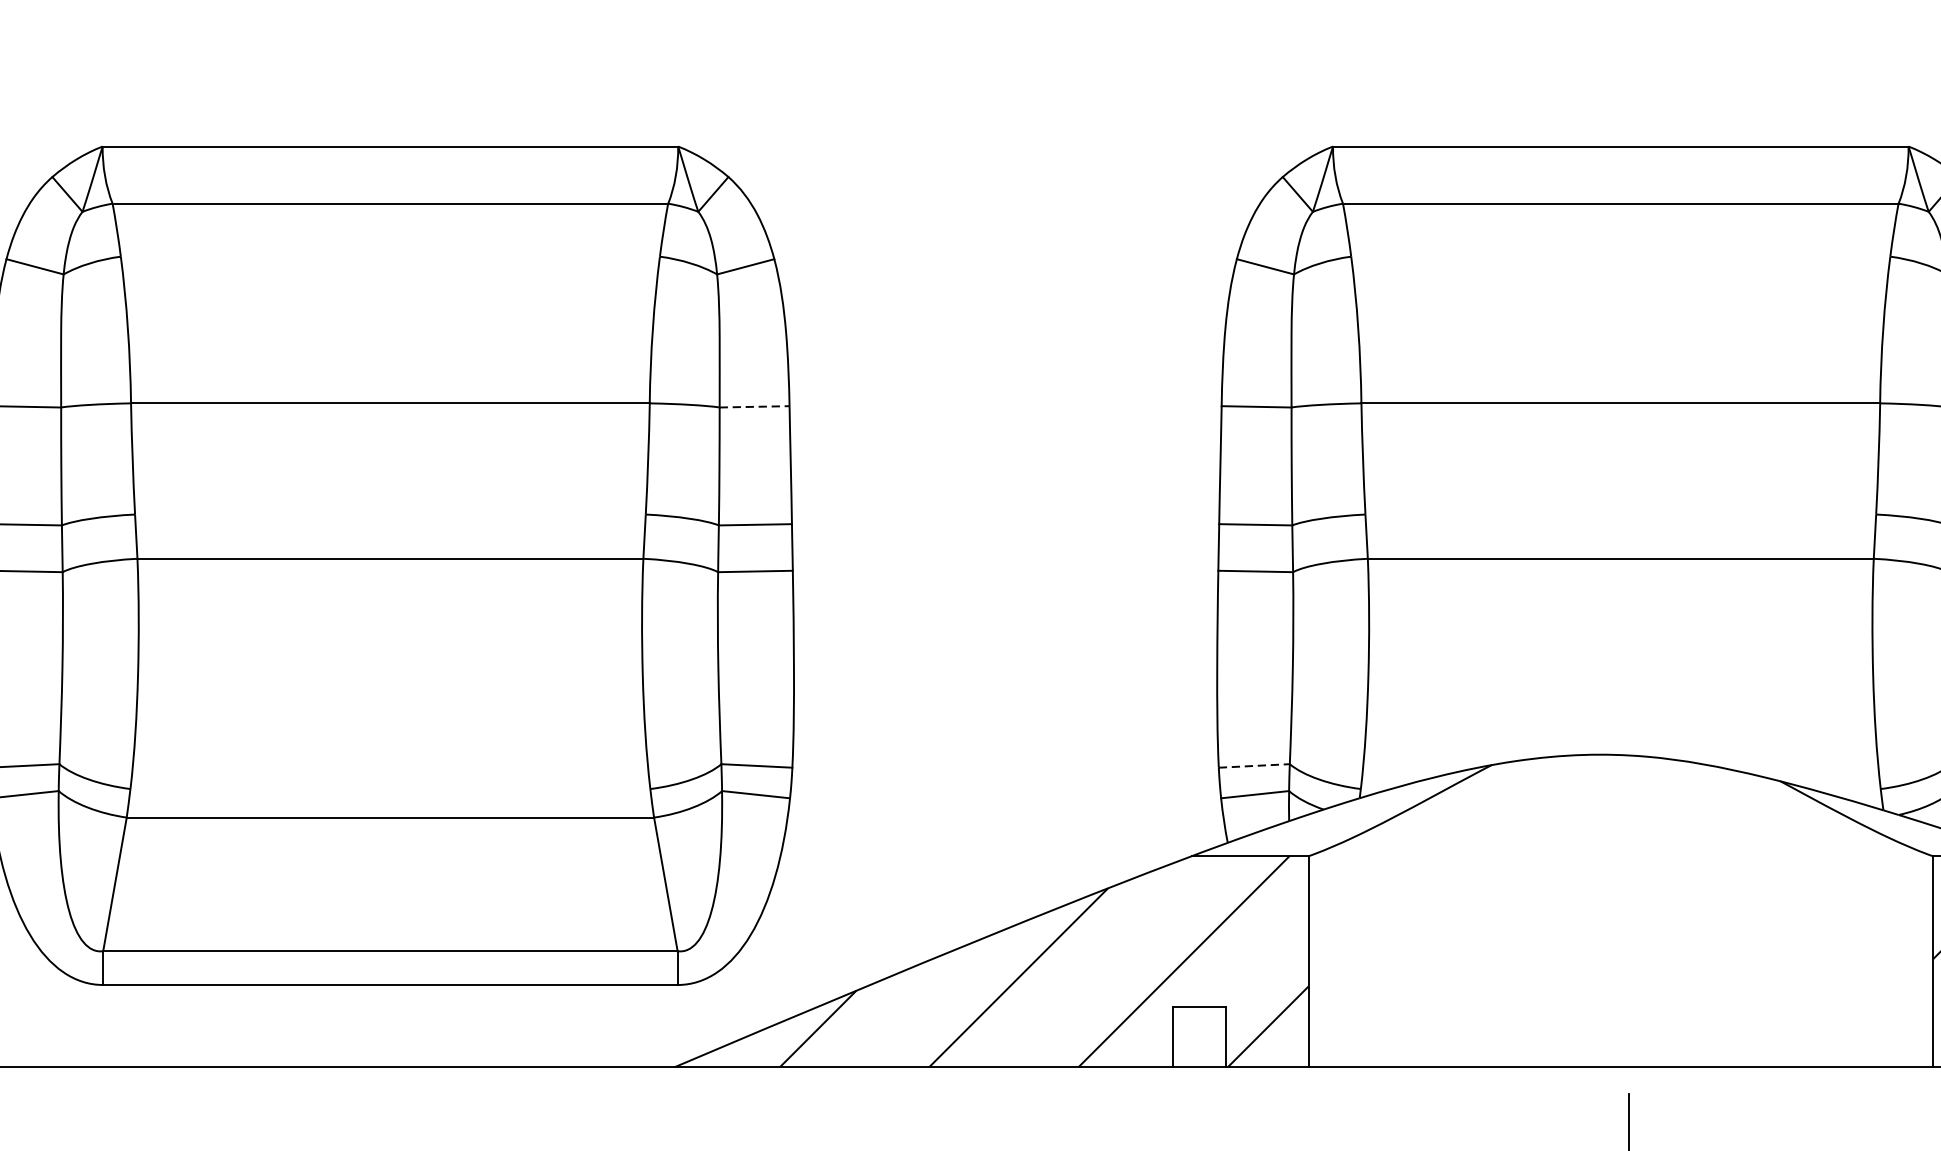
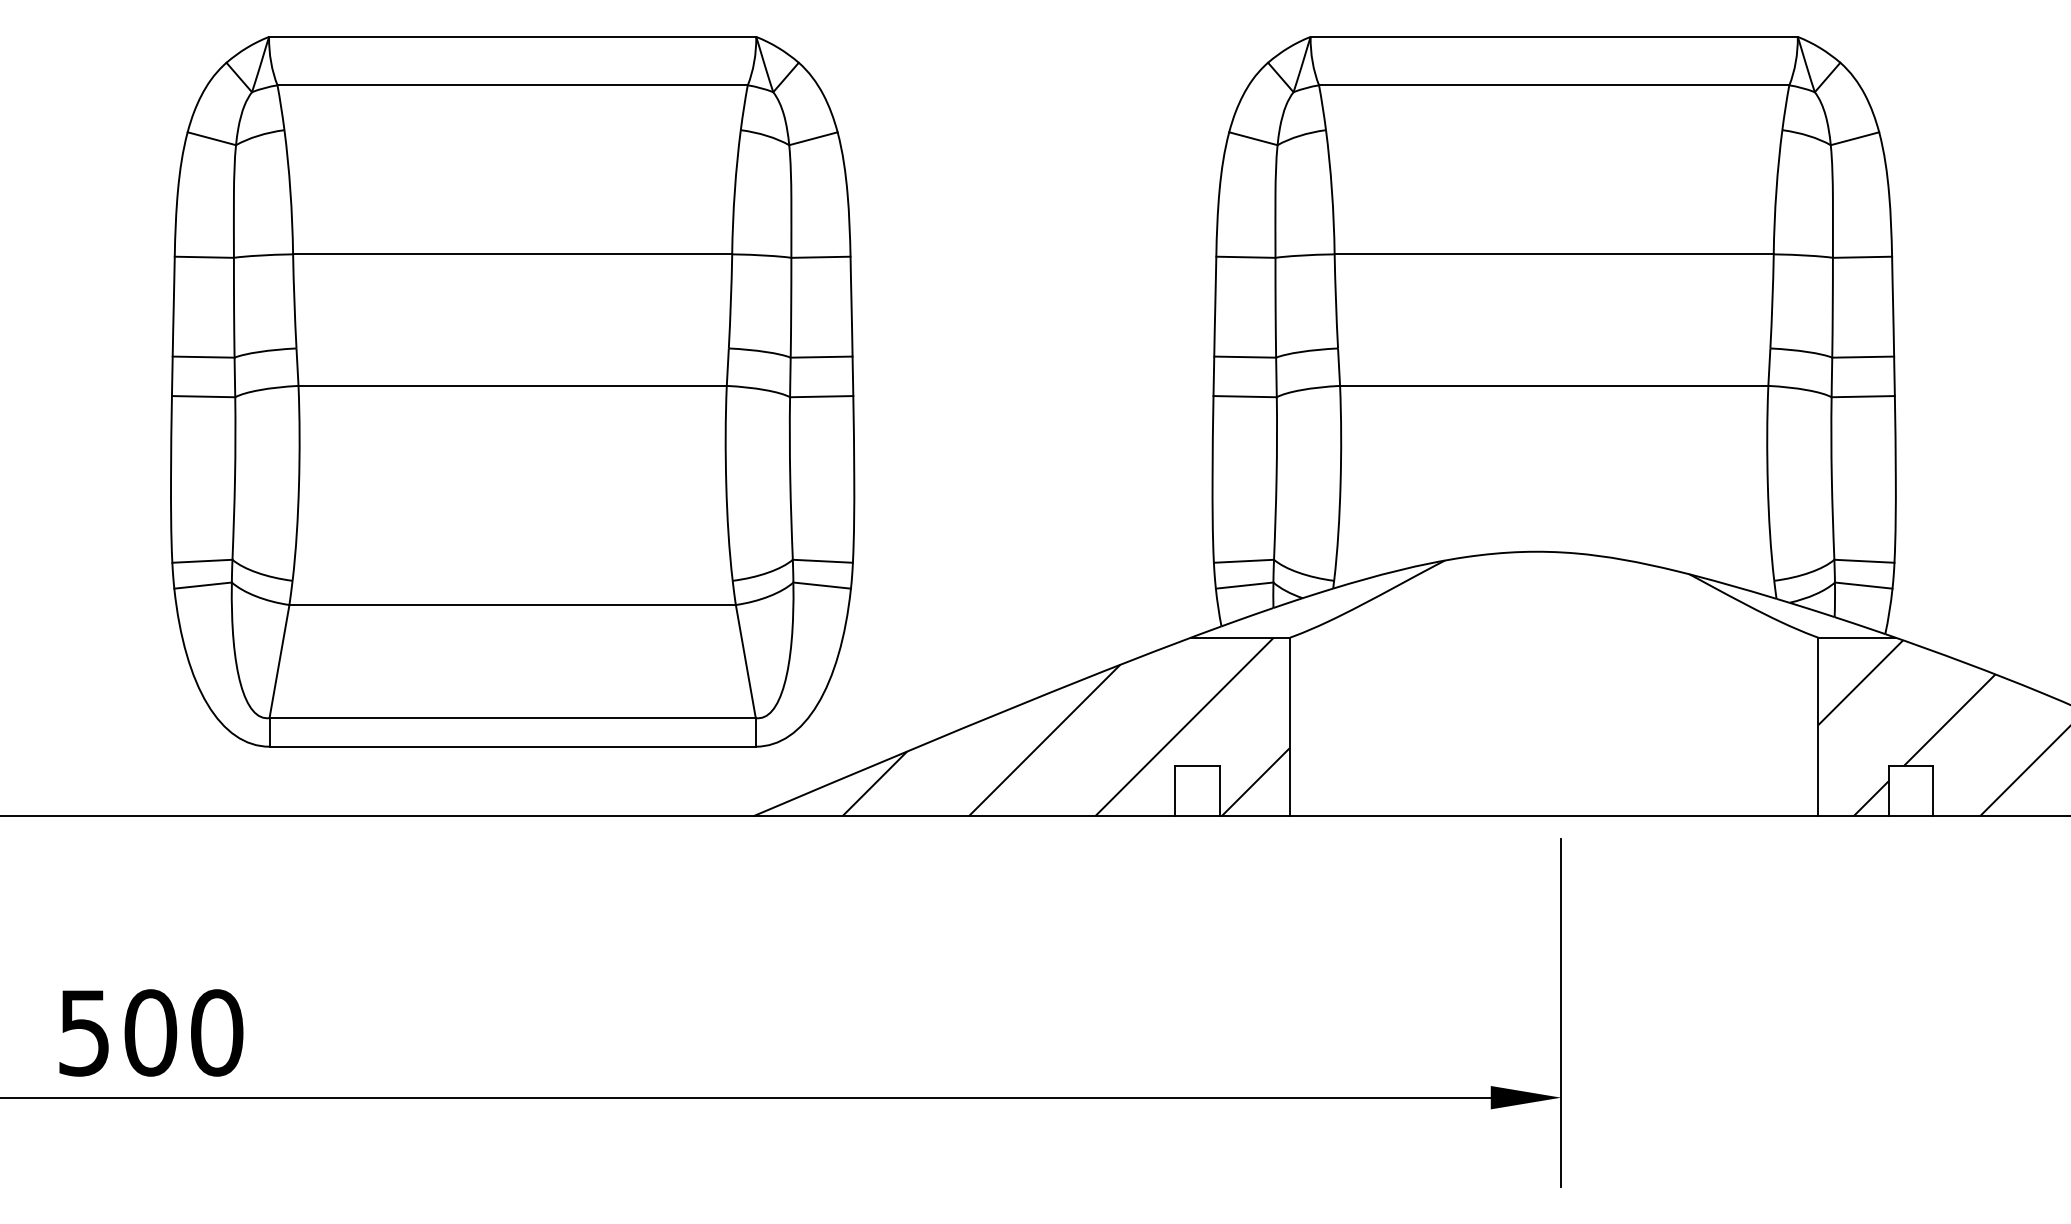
line: (754, 407) -> (820, 257), dashed -> solid
line: (1254, 766) -> (1244, 561), dashed -> solid

